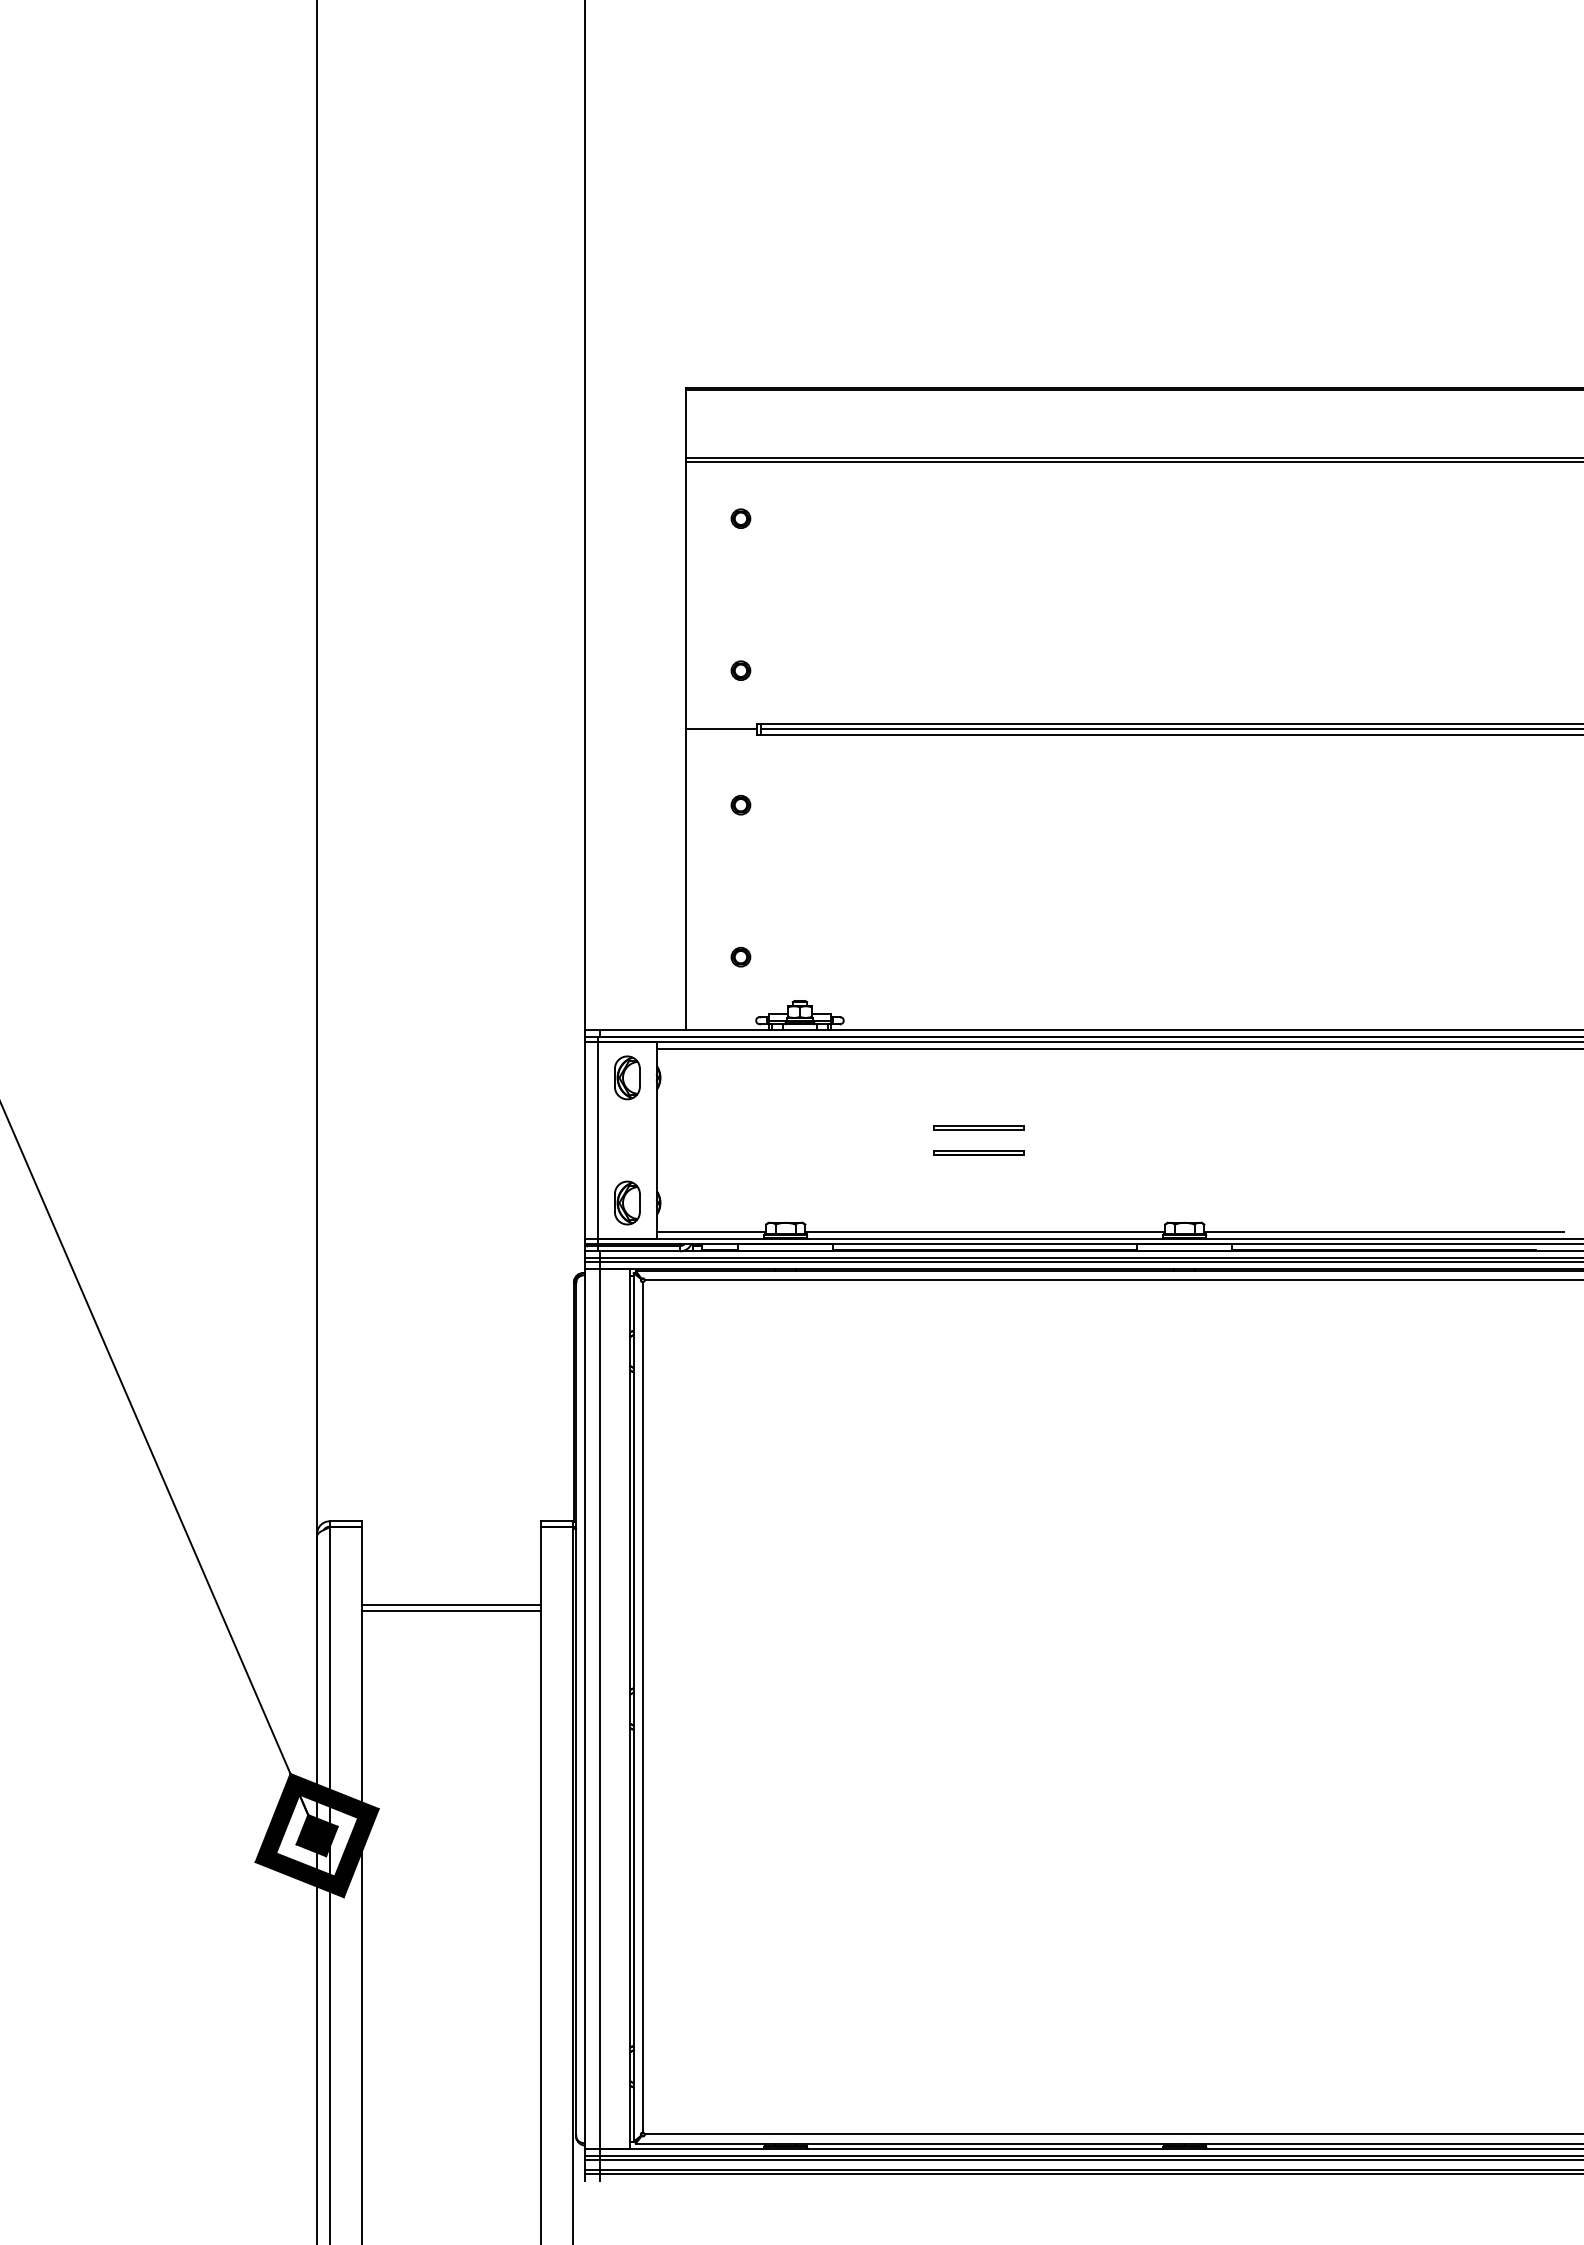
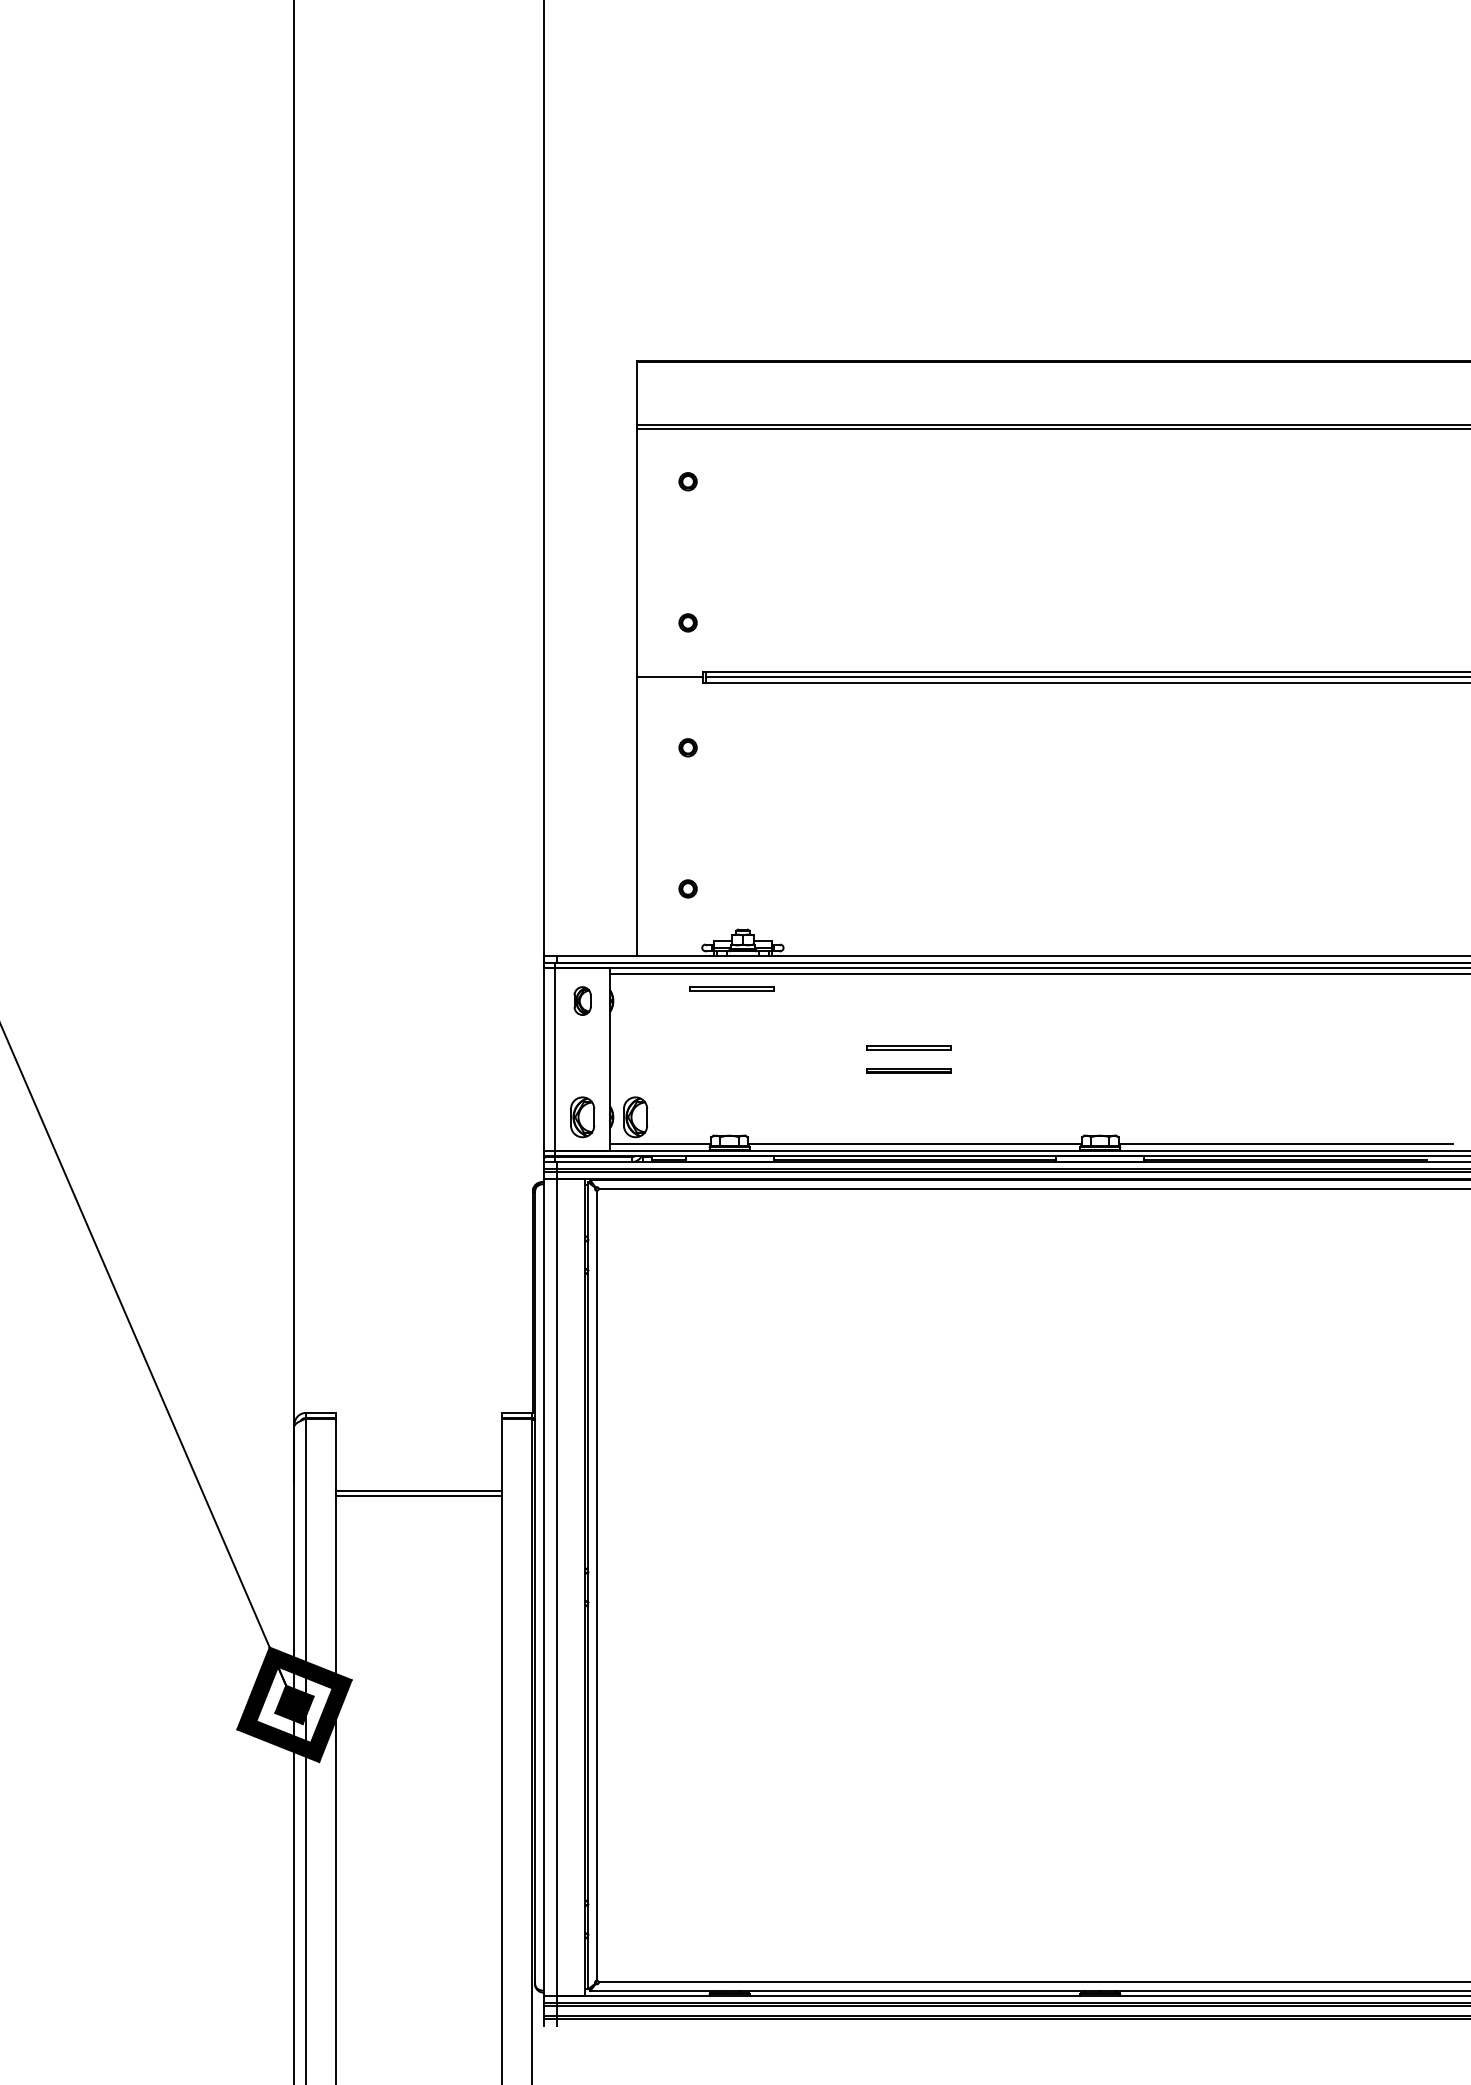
part: (788, 1064) -> (732, 988), added
part: (627, 1077) -> (582, 1000), size x0.7
part: (684, 1202) -> (635, 1116), added

